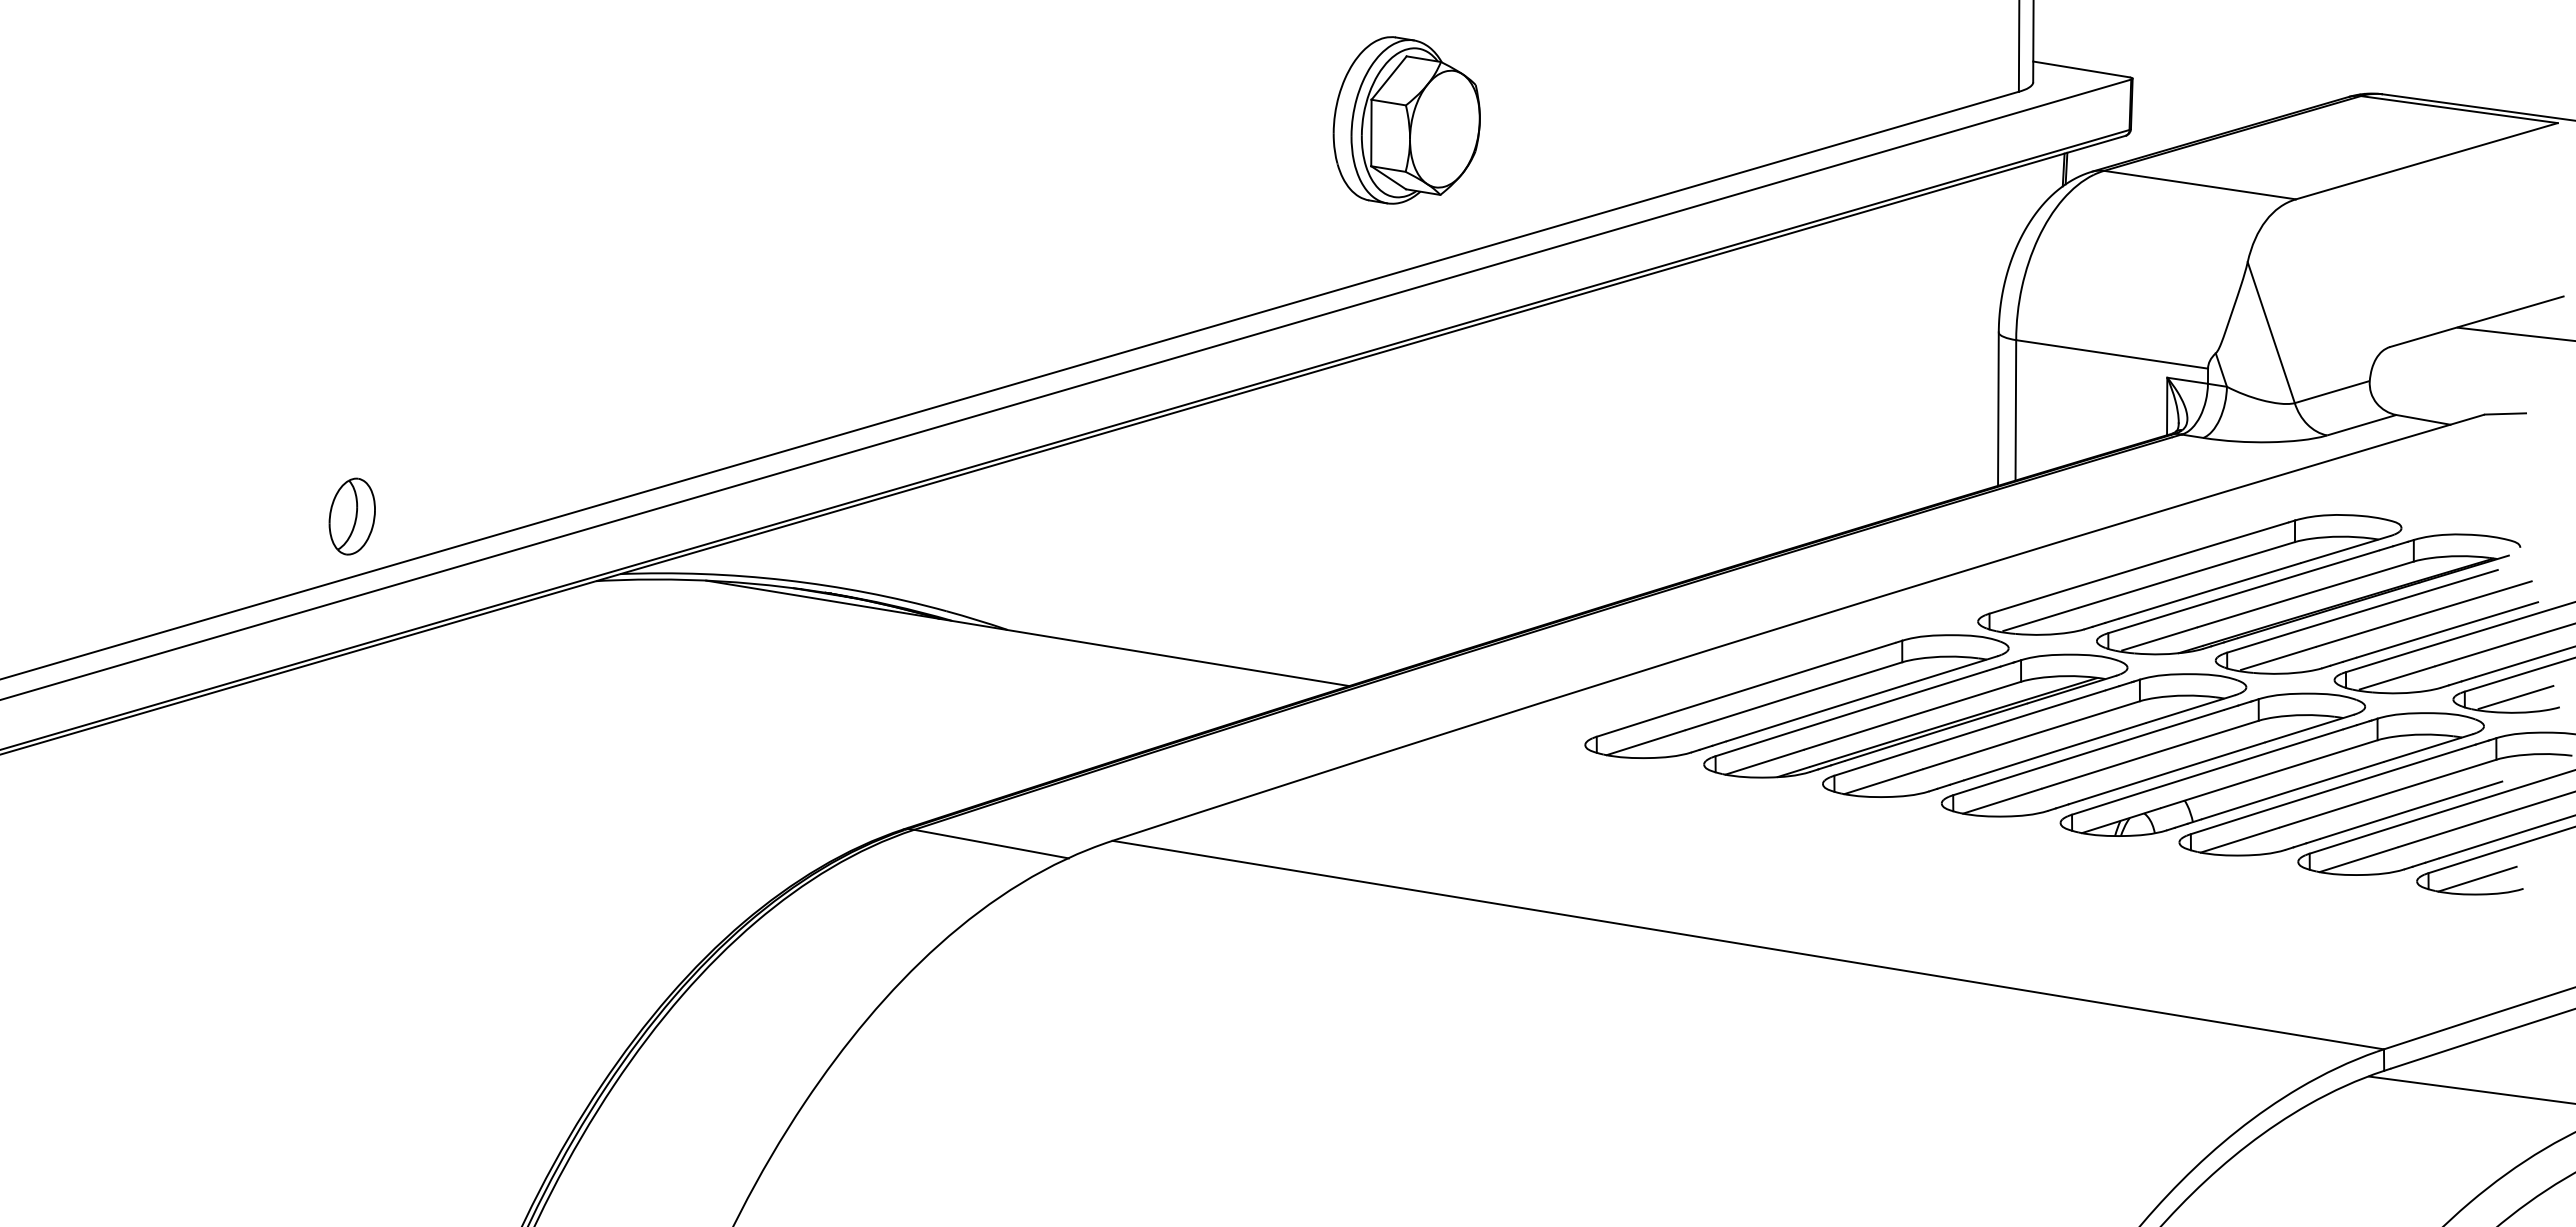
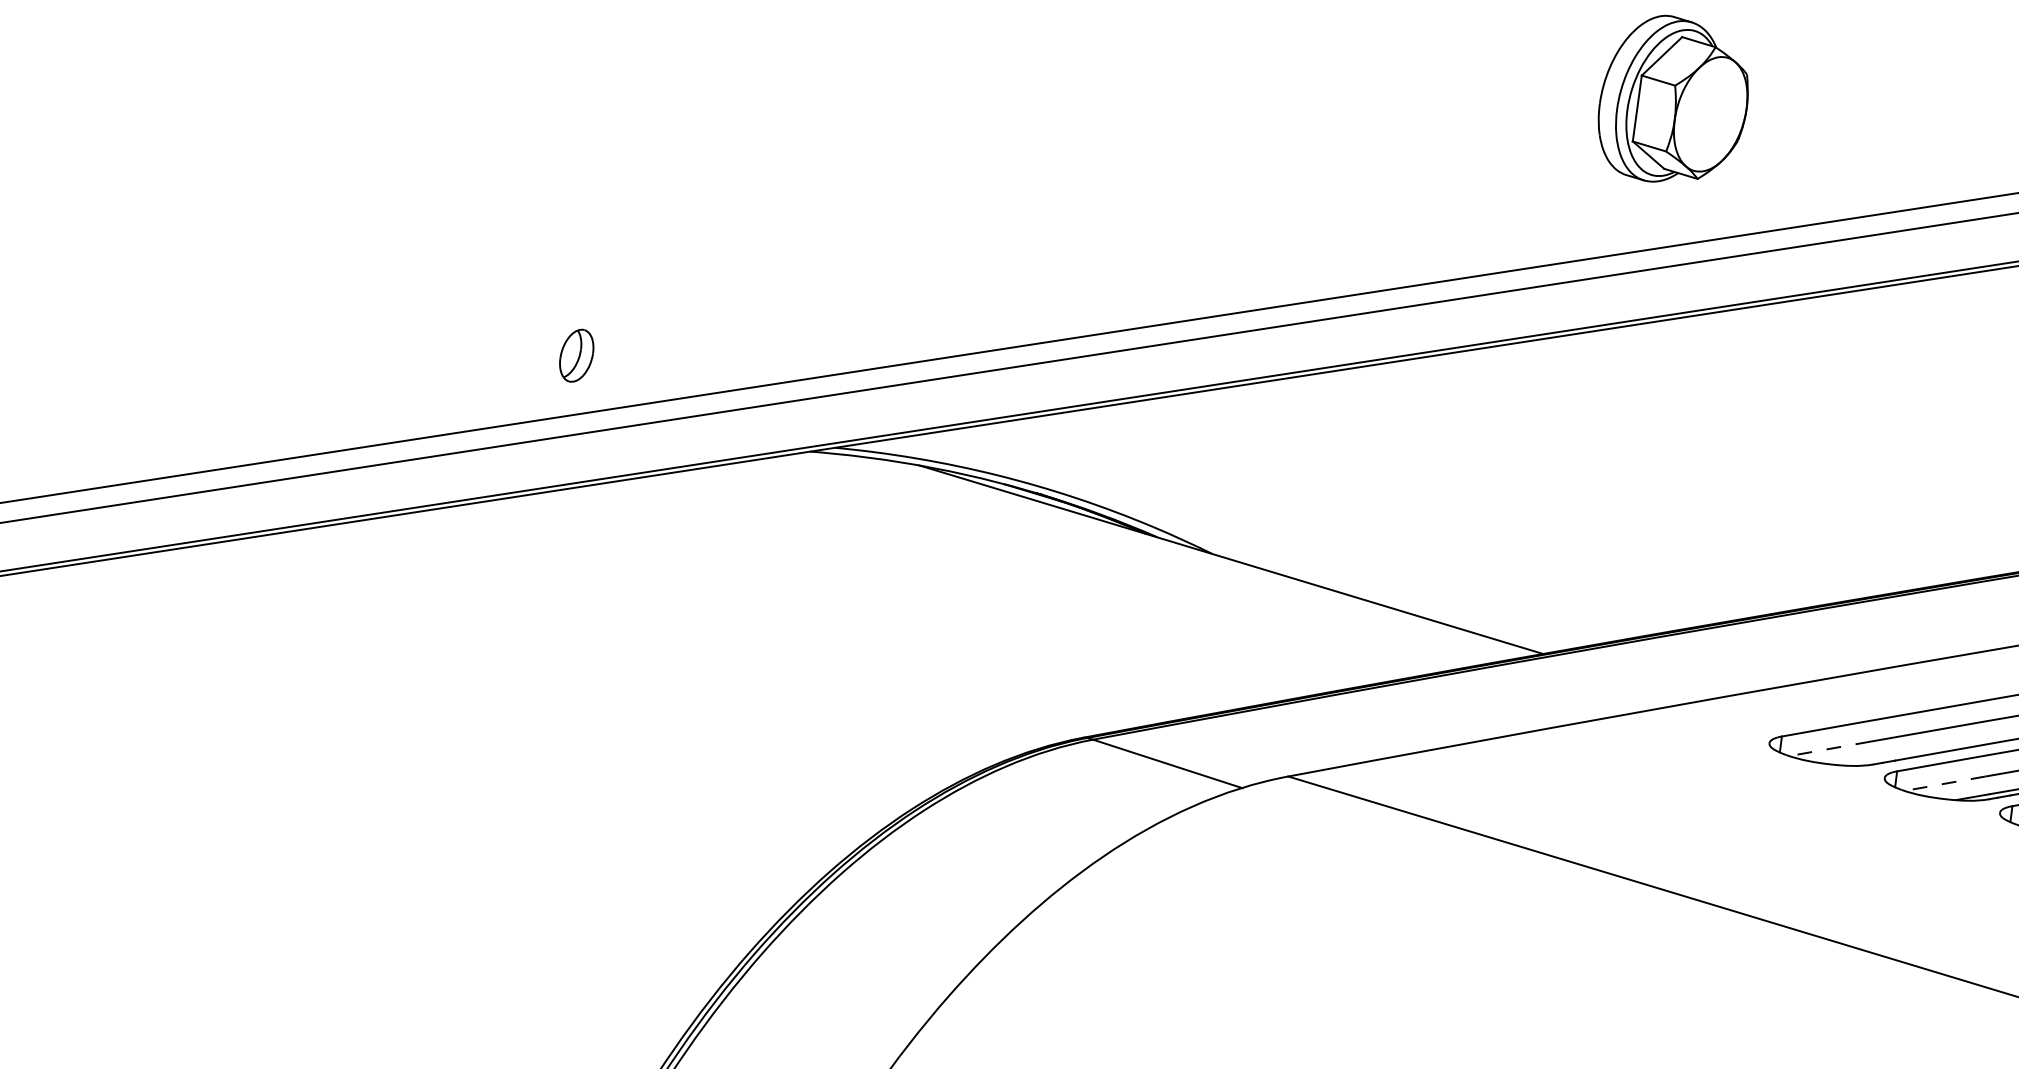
part: (351, 516) -> (576, 355), size x0.7
line: (1645, 742) -> (1829, 748), solid -> dashed
line: (1764, 762) -> (1944, 783), solid -> dashed

